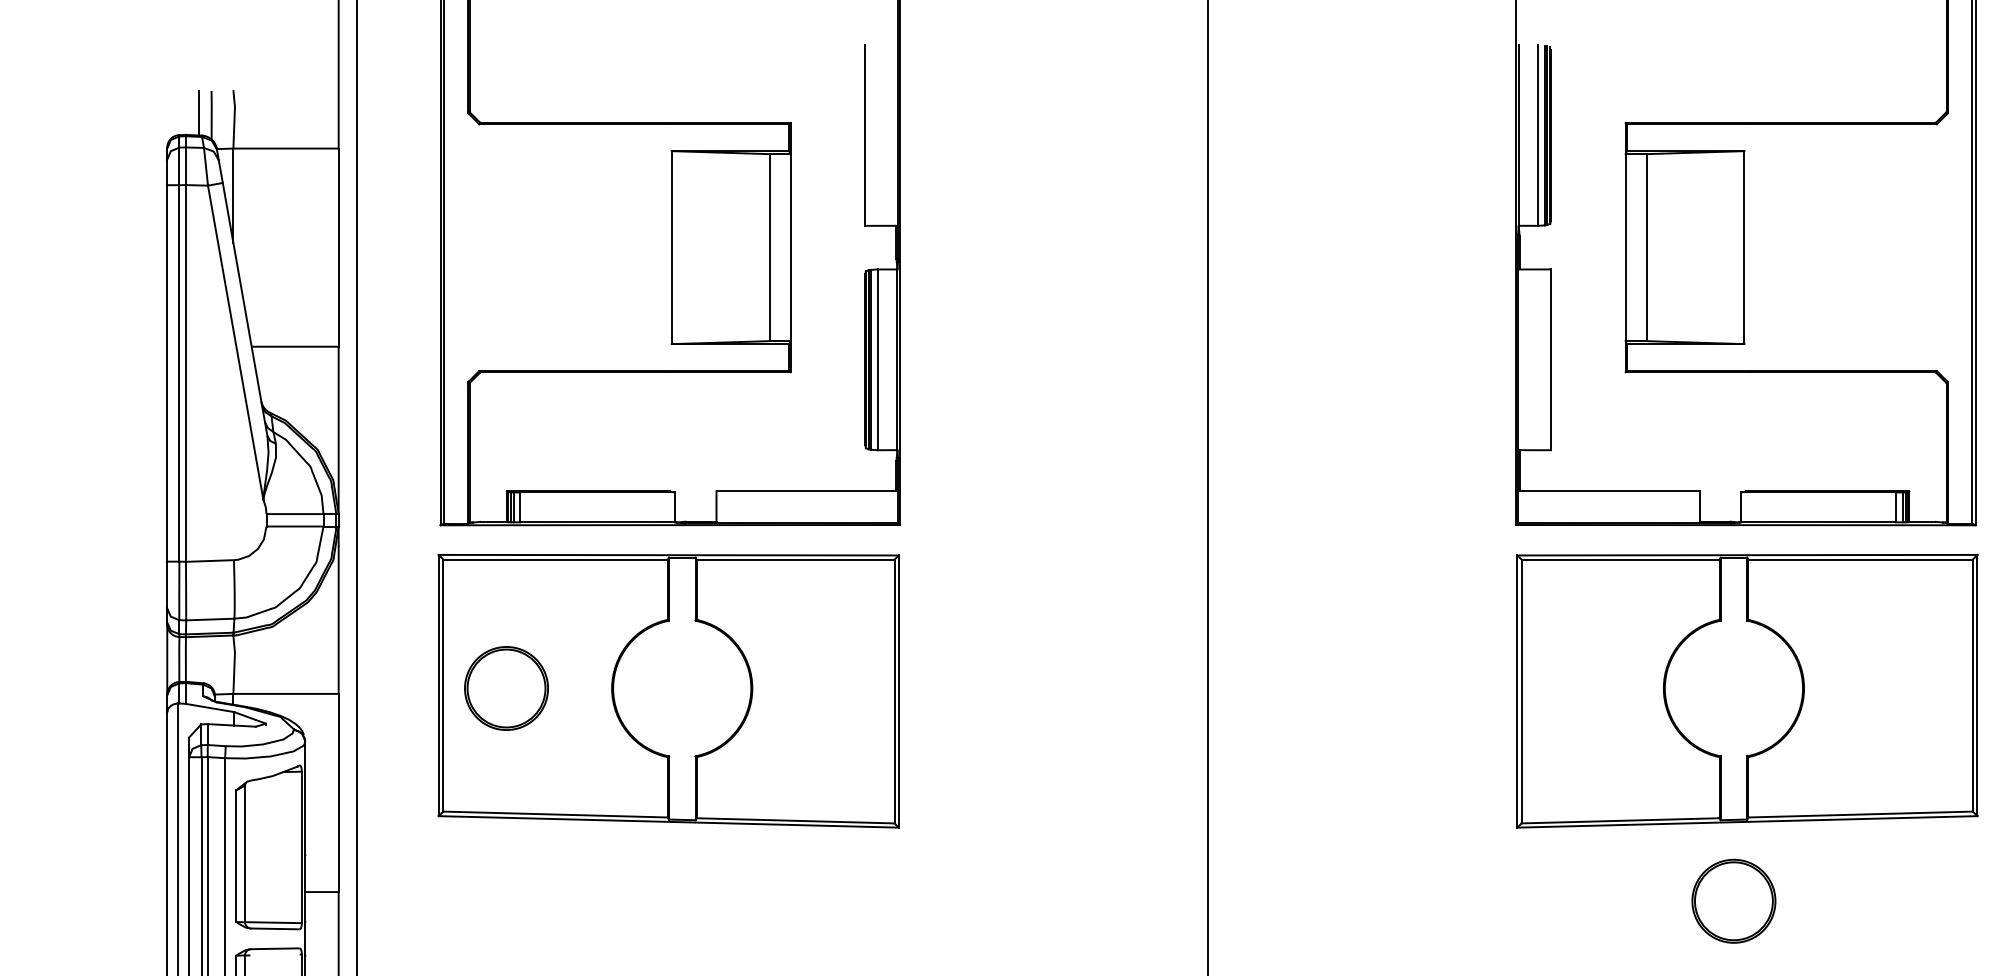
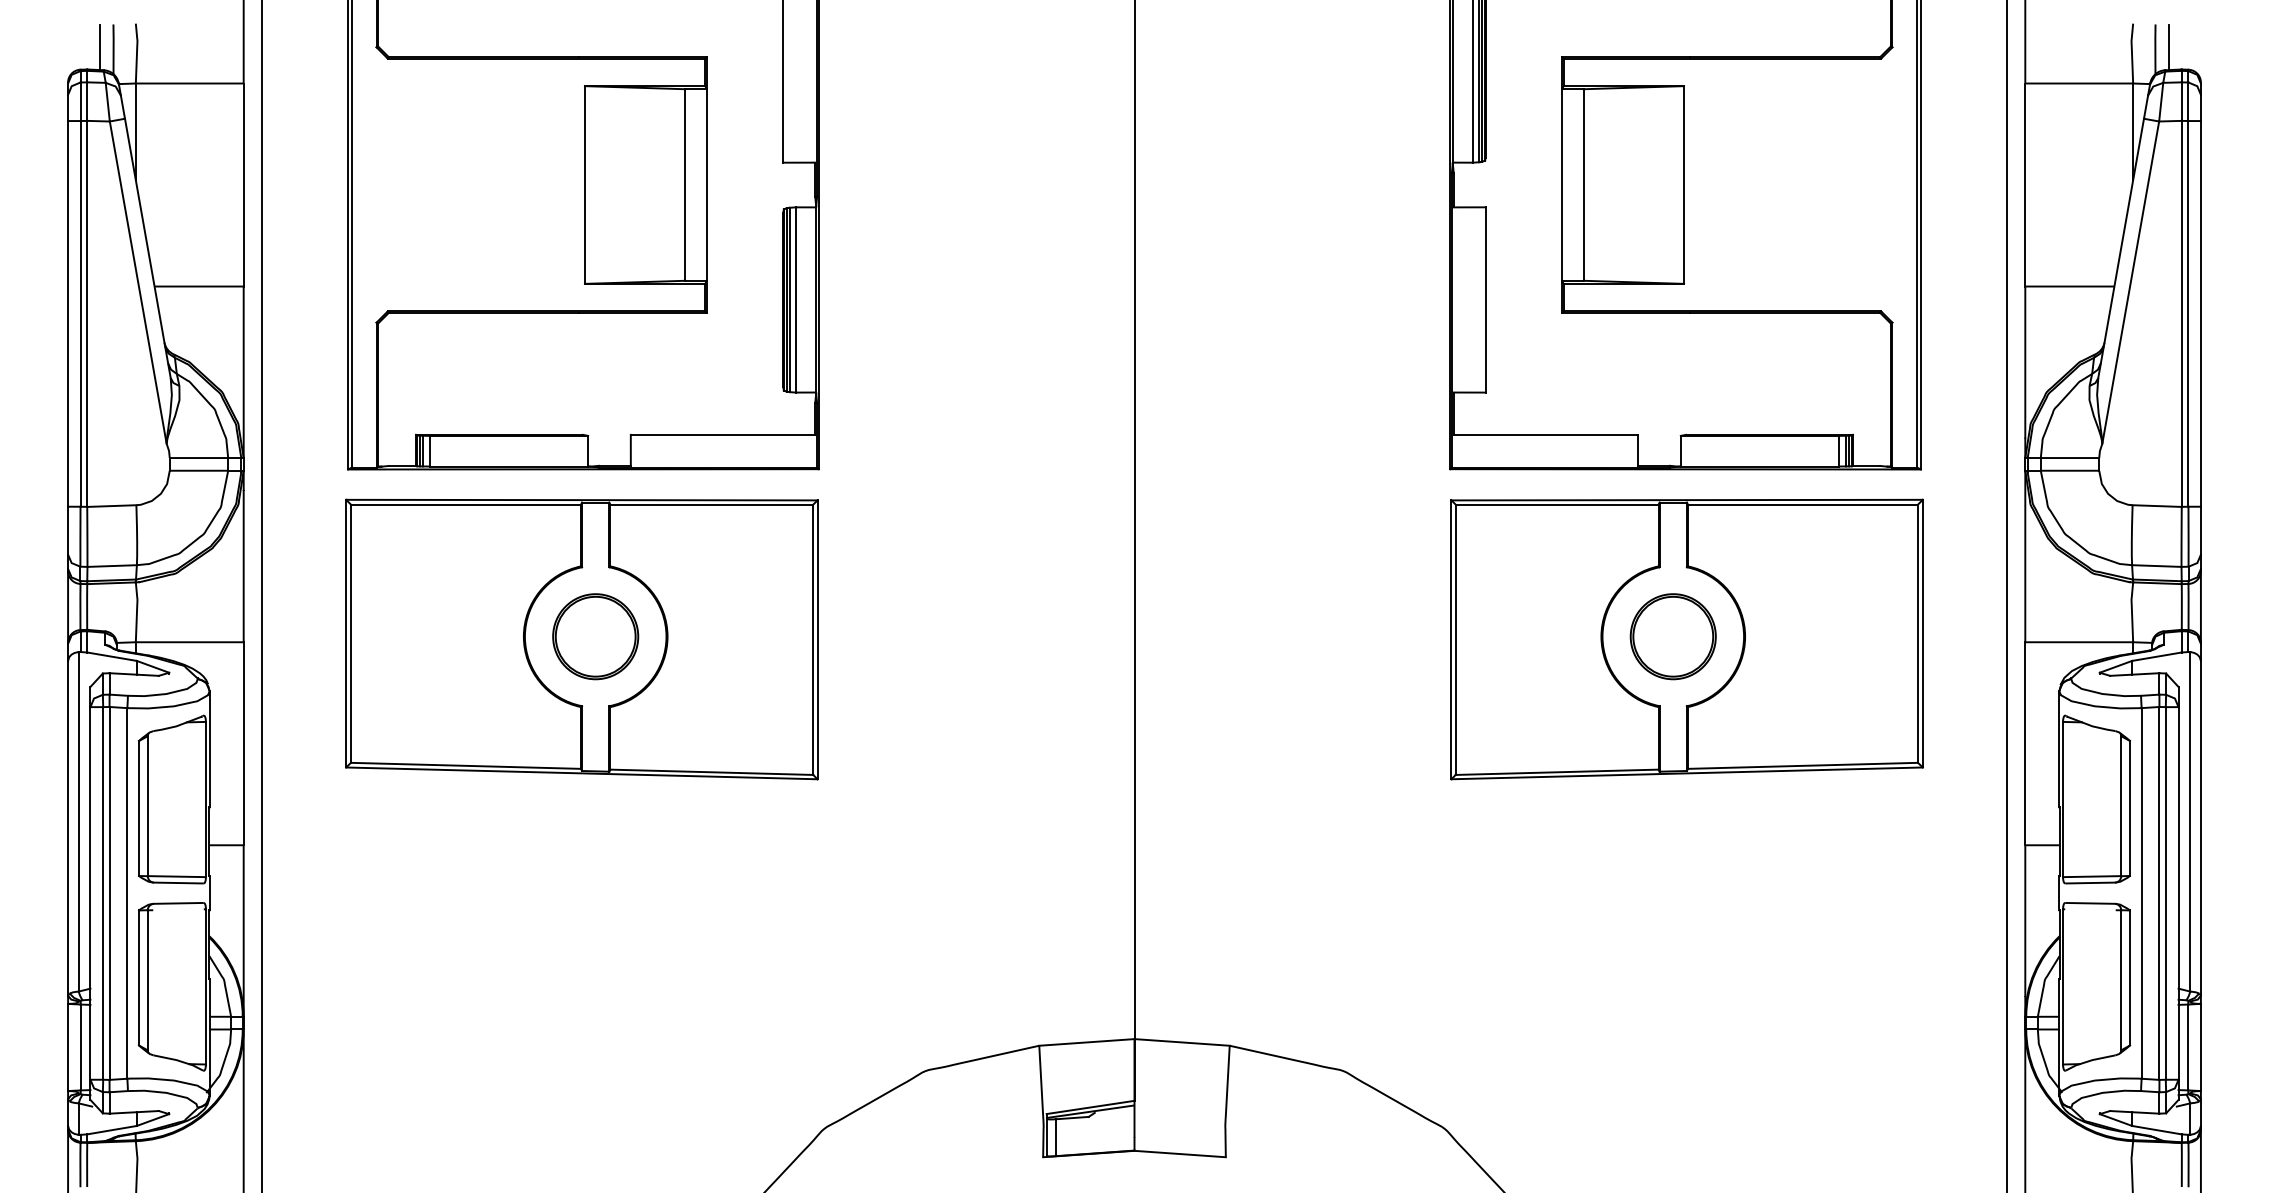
part: (506, 688) -> (595, 636), moved
part: (1733, 901) -> (1672, 636), moved

